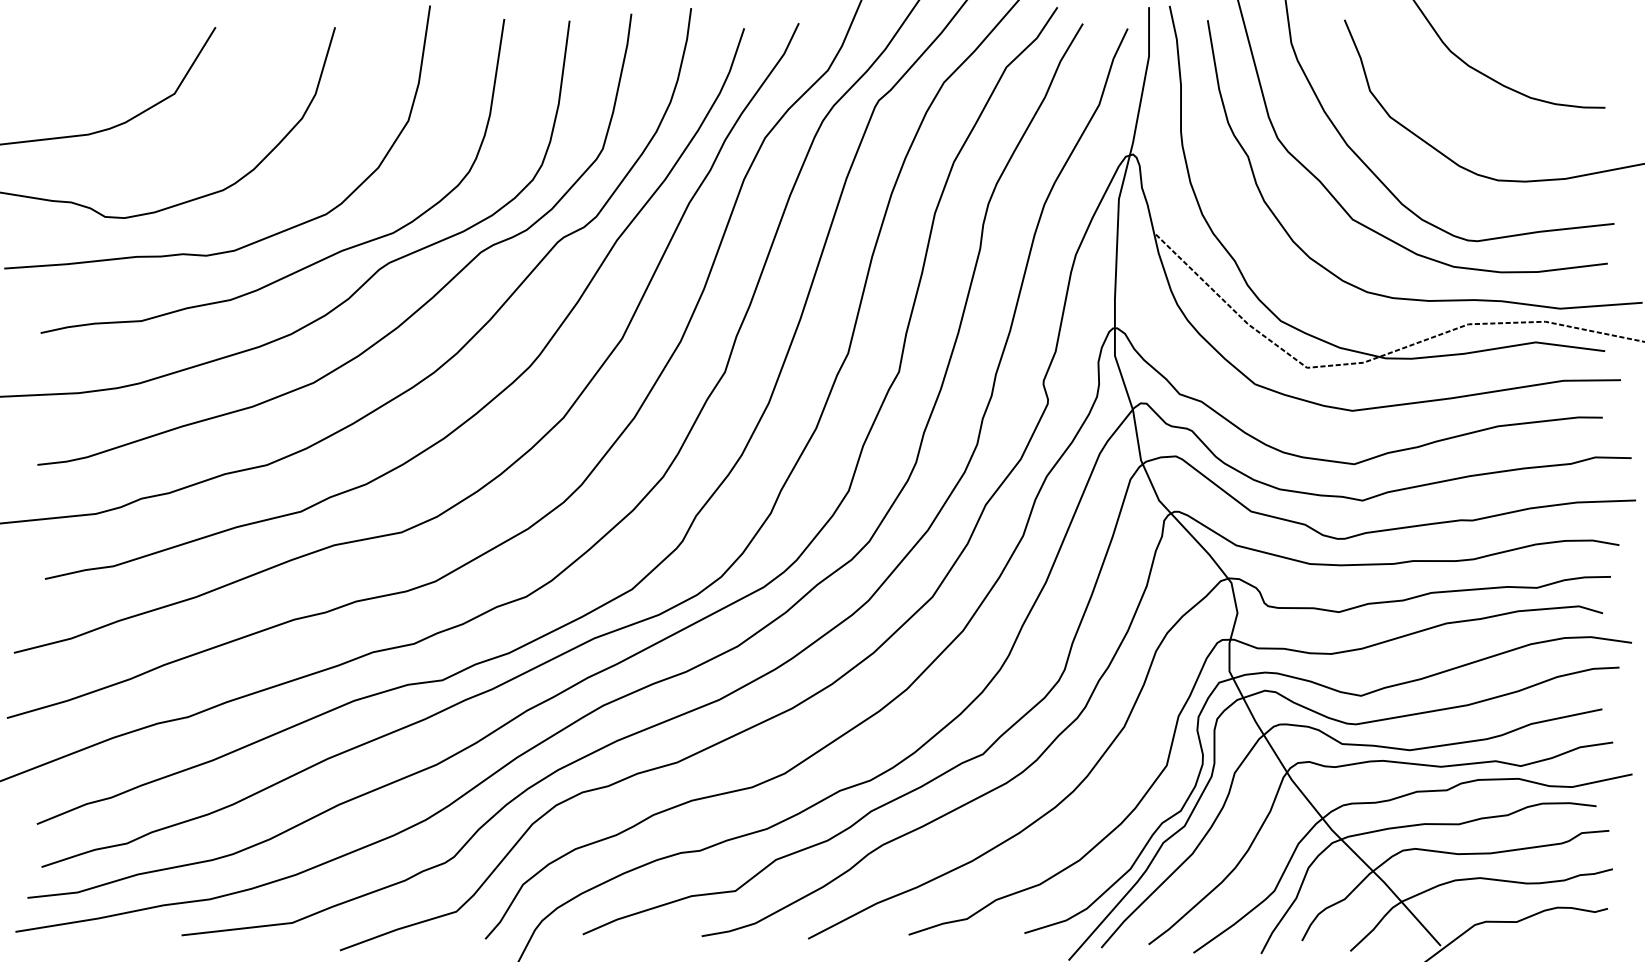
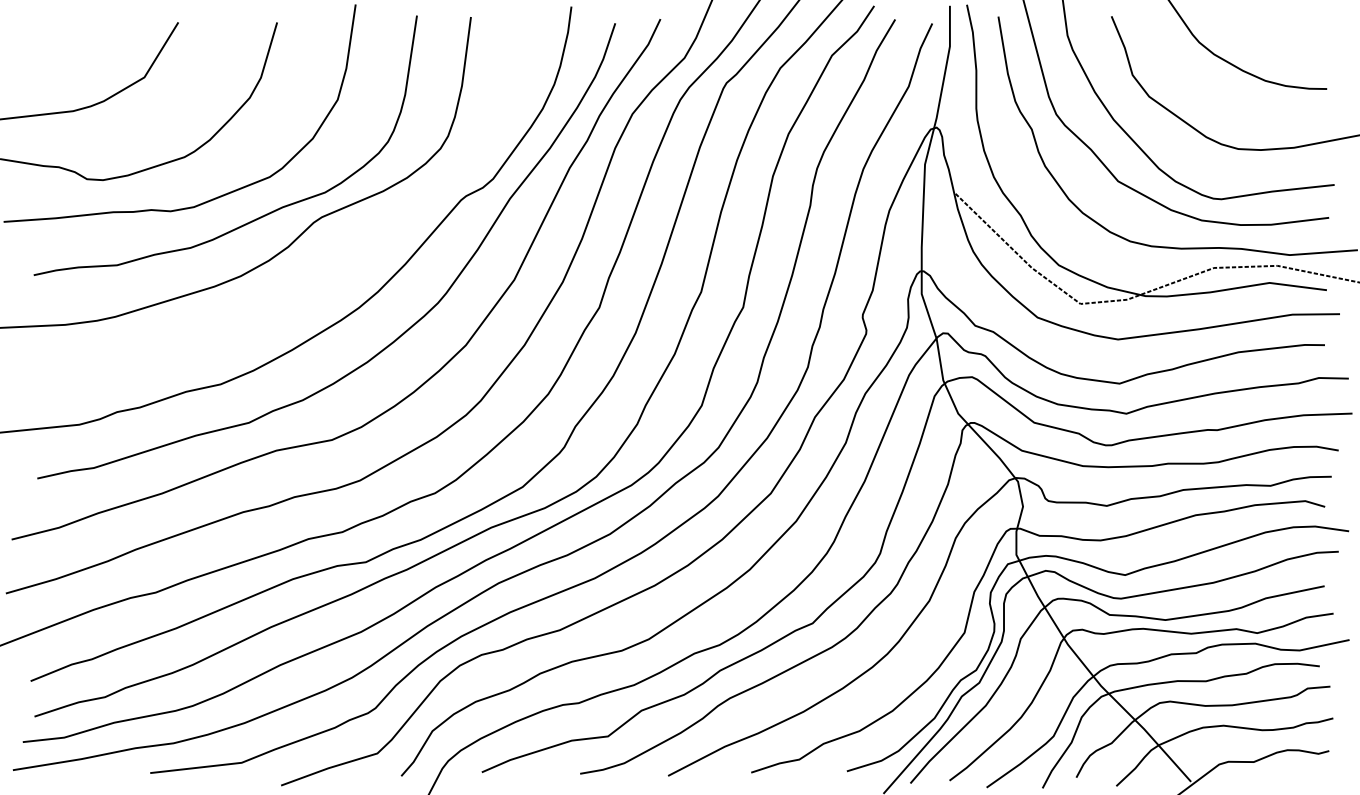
part: (399, 323) -> (330, 267), removed

